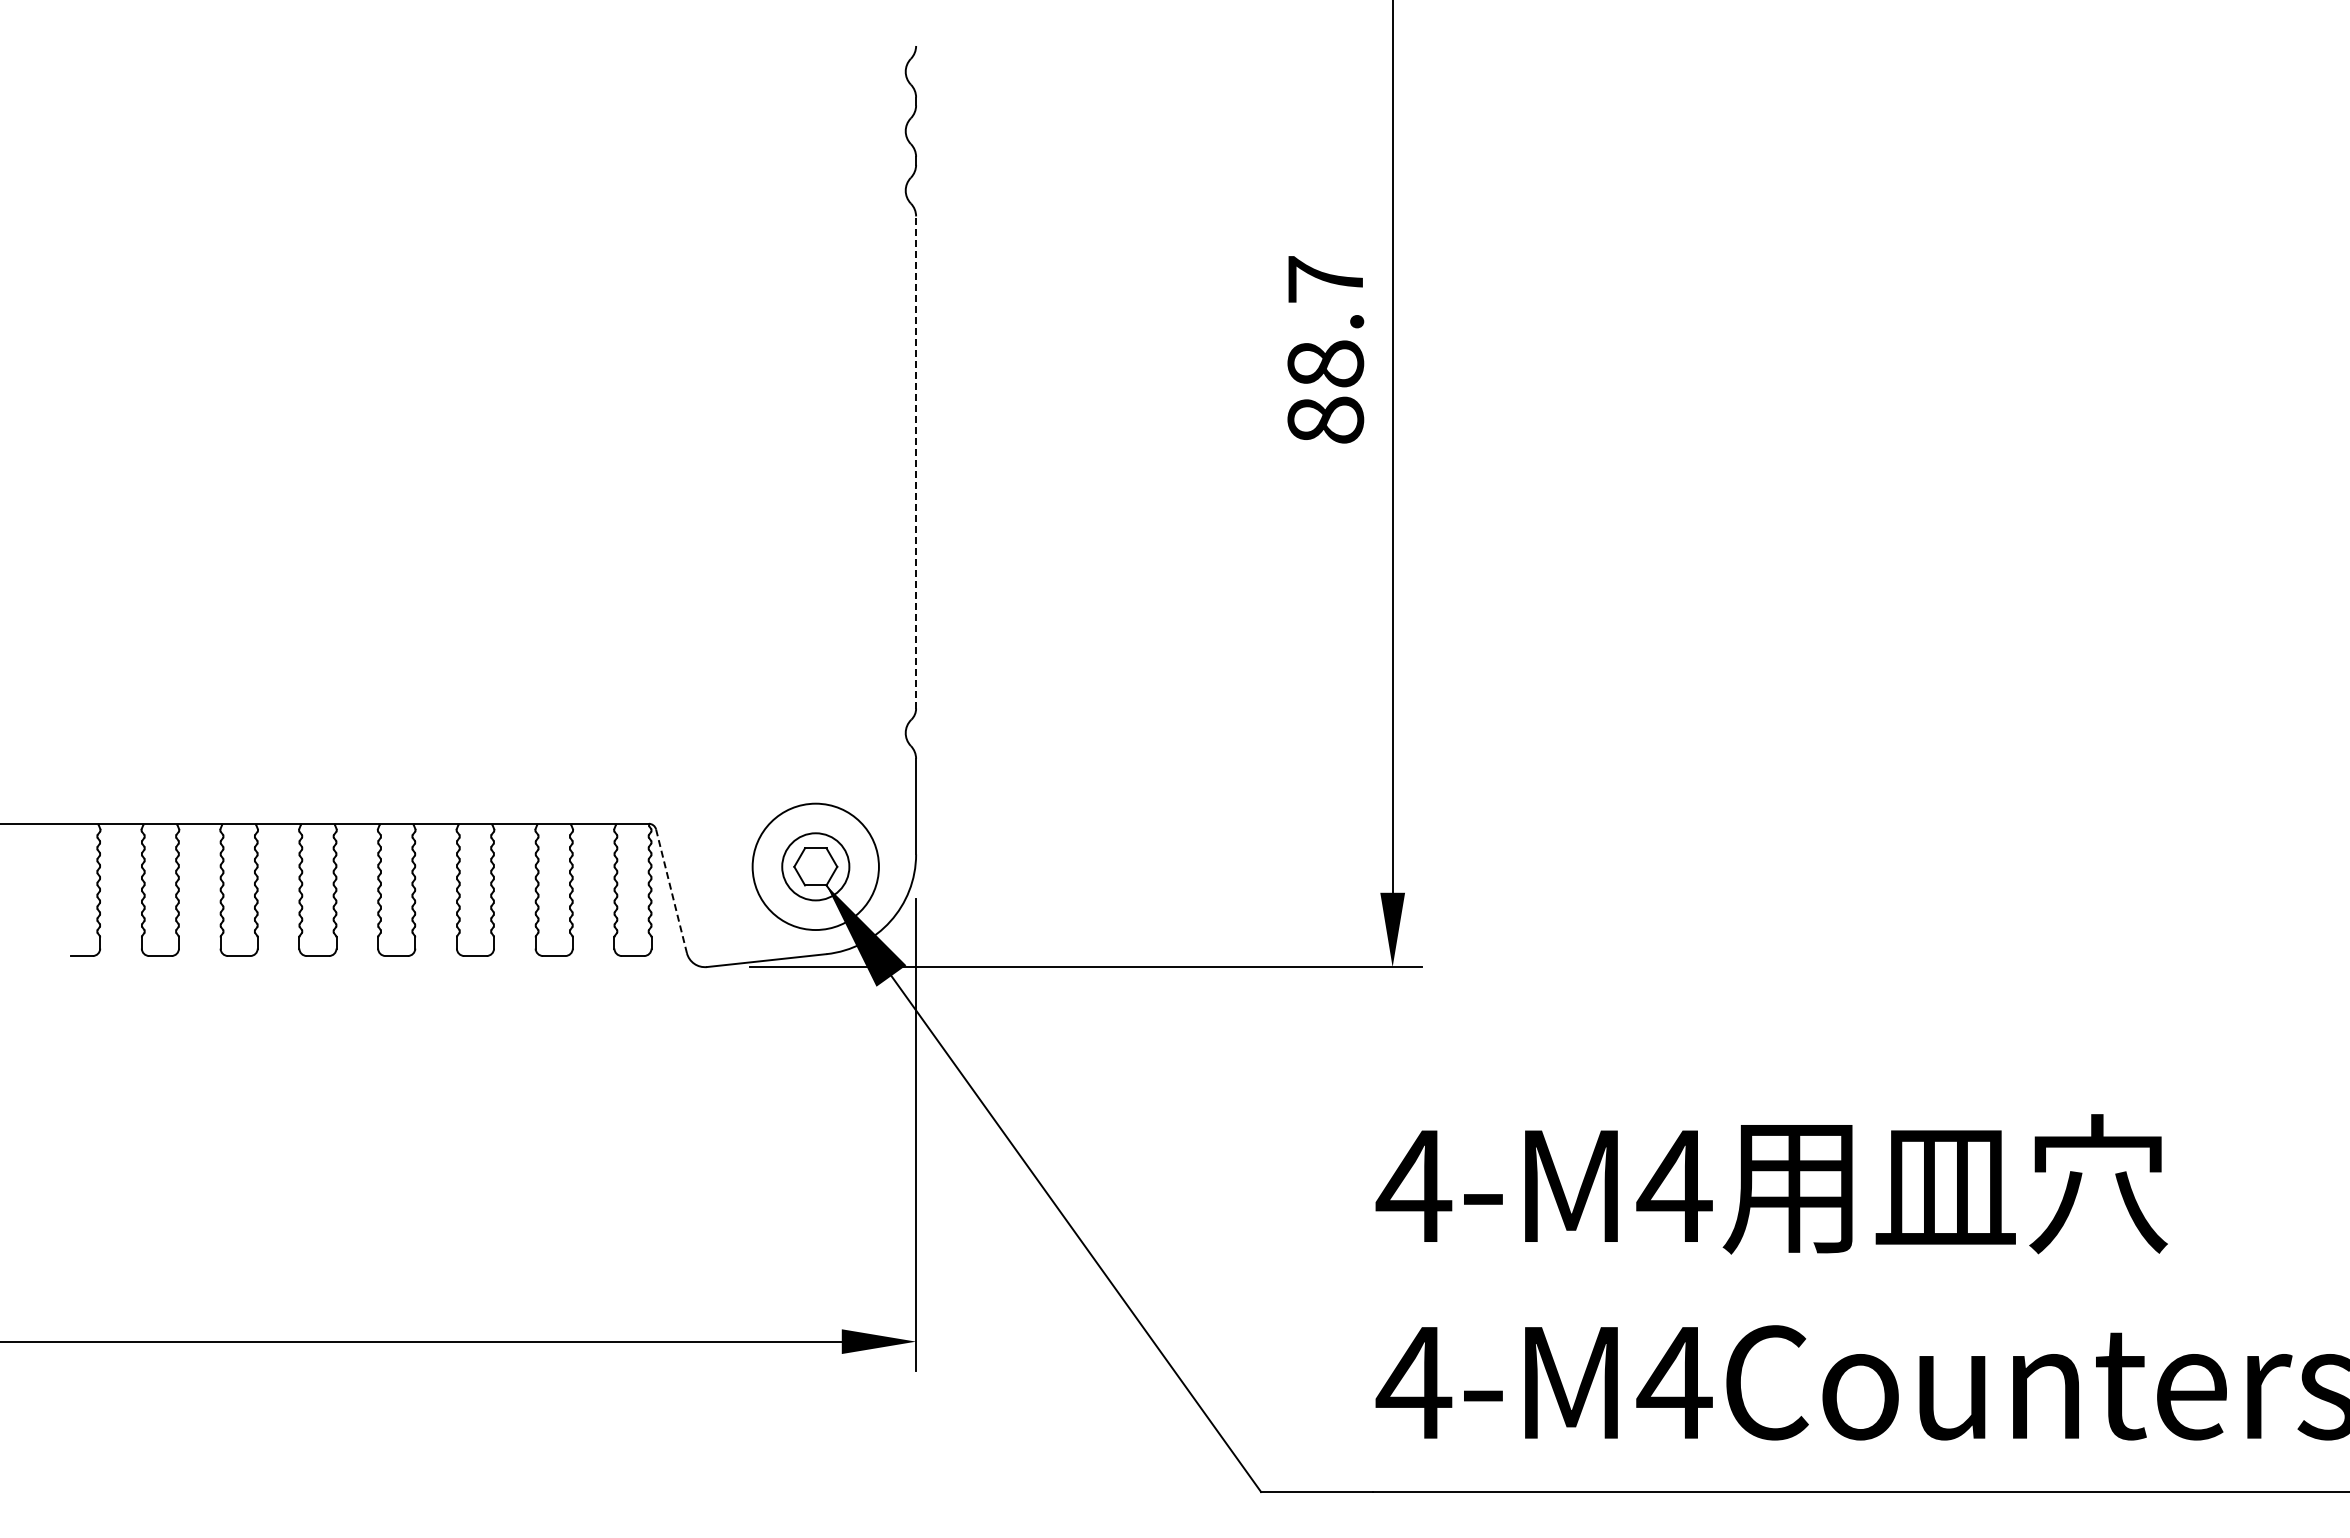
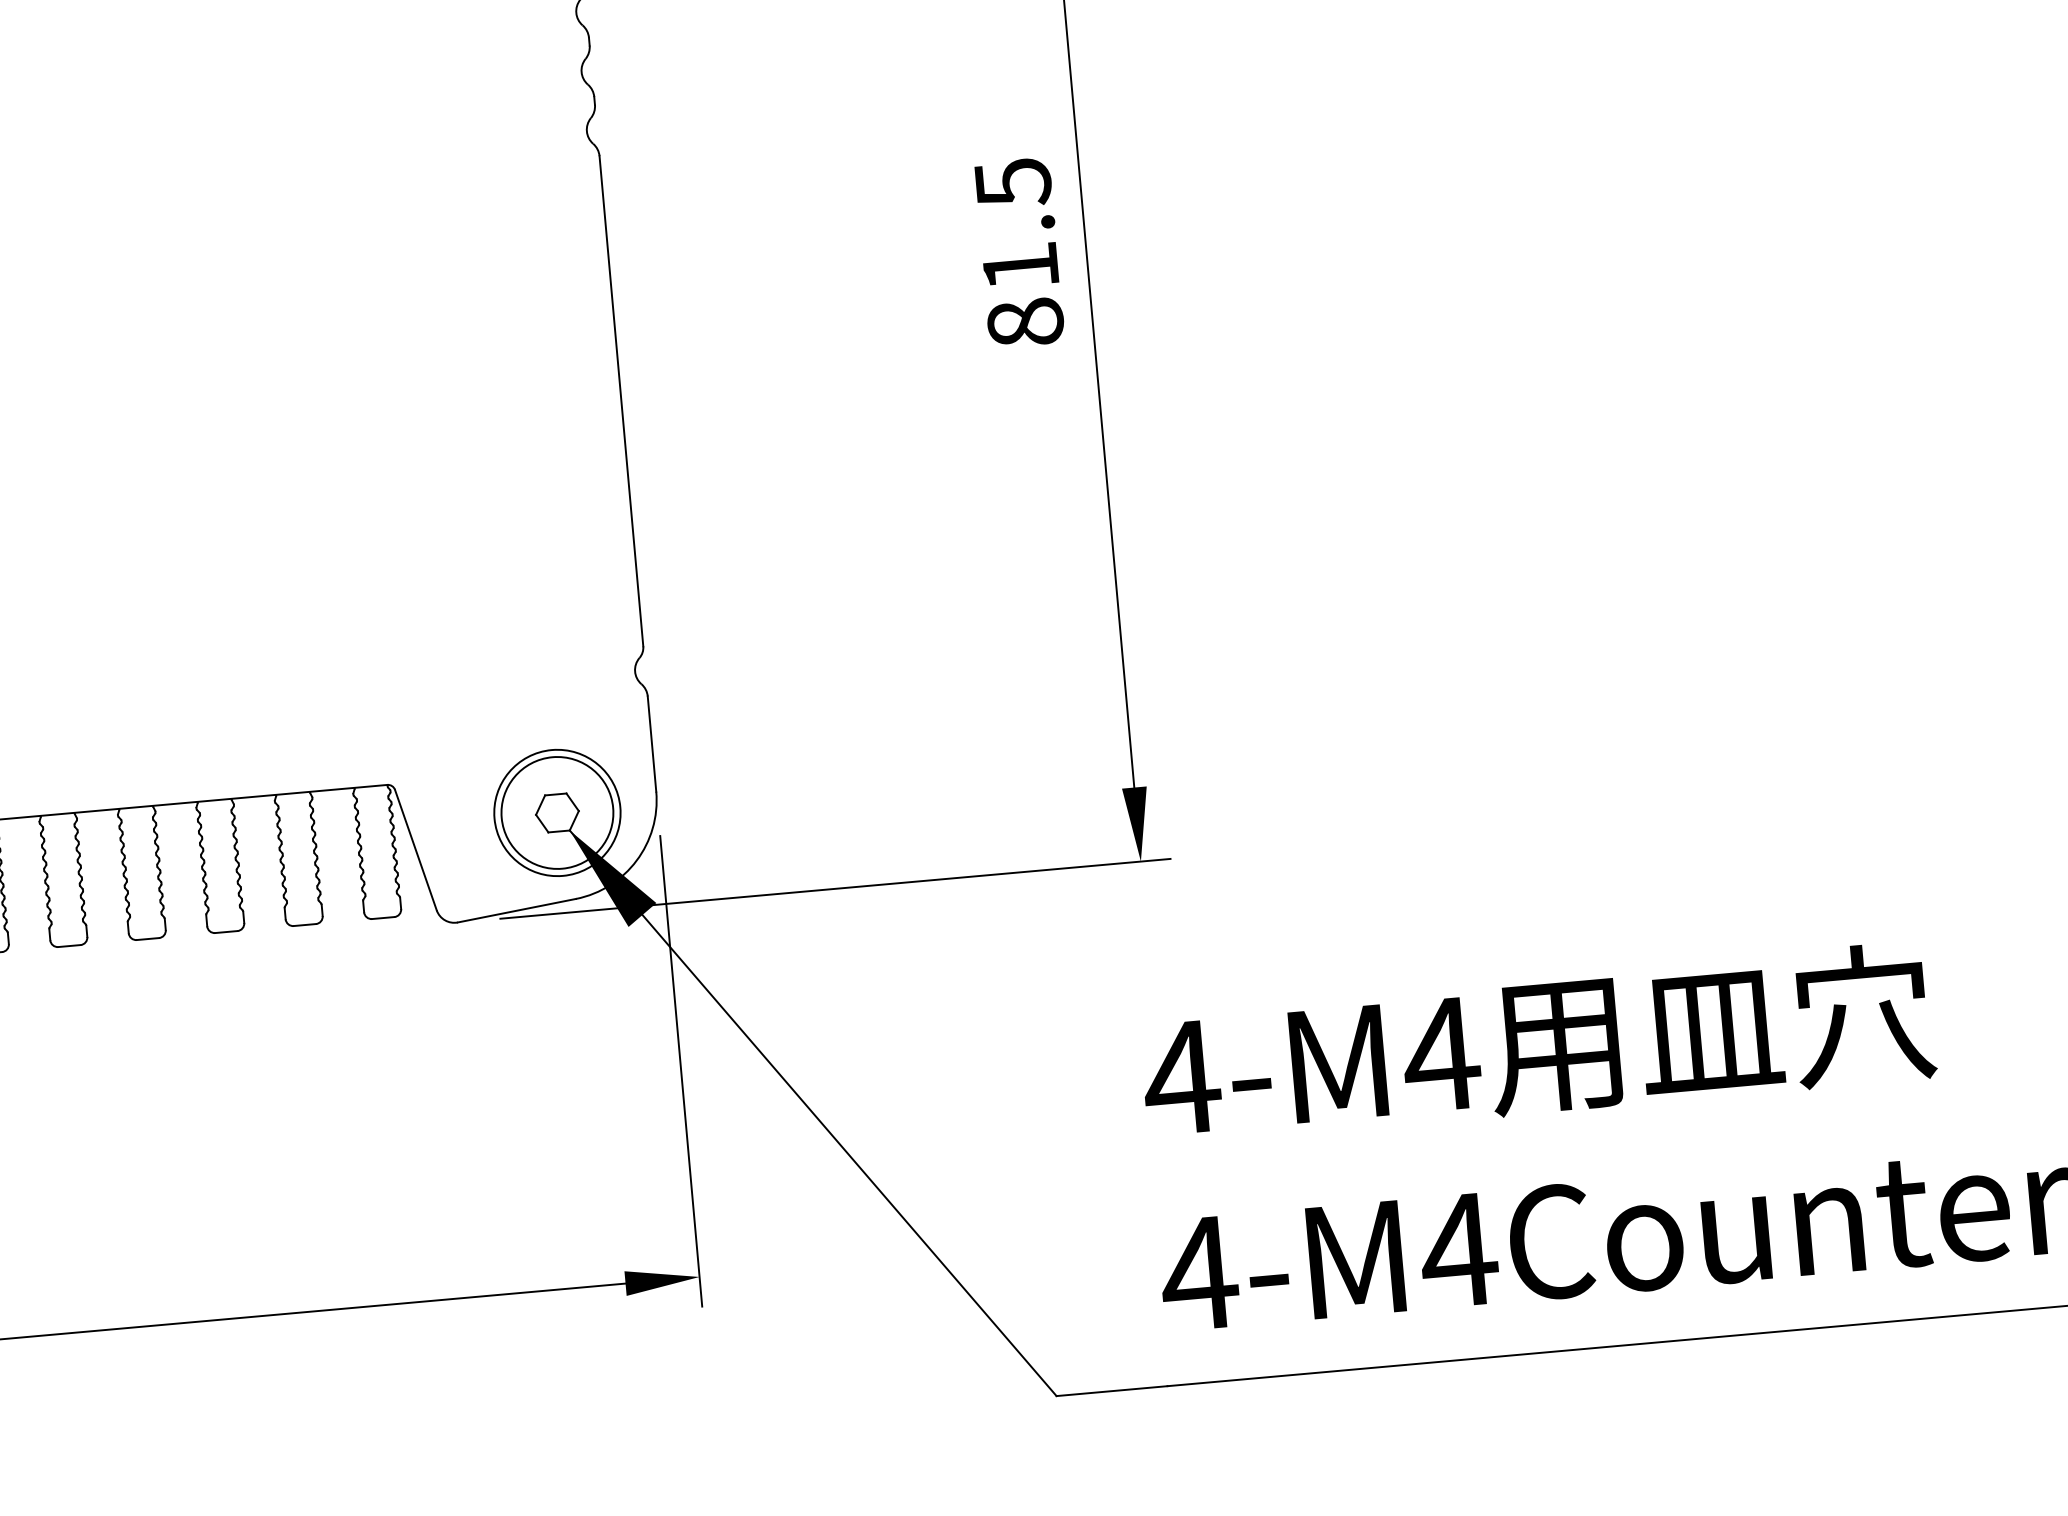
text: (1325, 321) -> (1016, 224), 88.7 -> 81.5
line: (916, 461) -> (621, 400), dashed -> solid
circle: (815, 866) -> (557, 812), size x1.67
line: (671, 891) -> (415, 850), dashed -> solid

